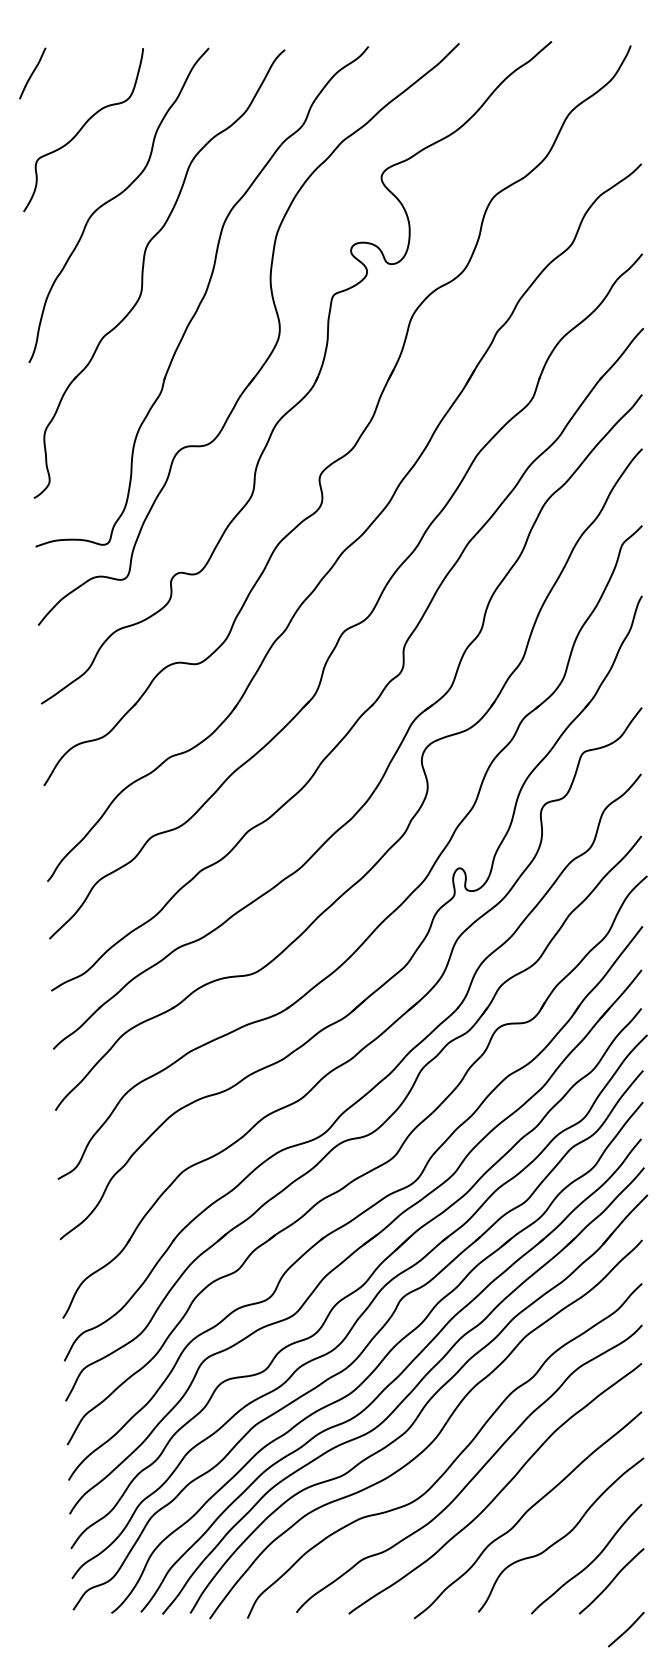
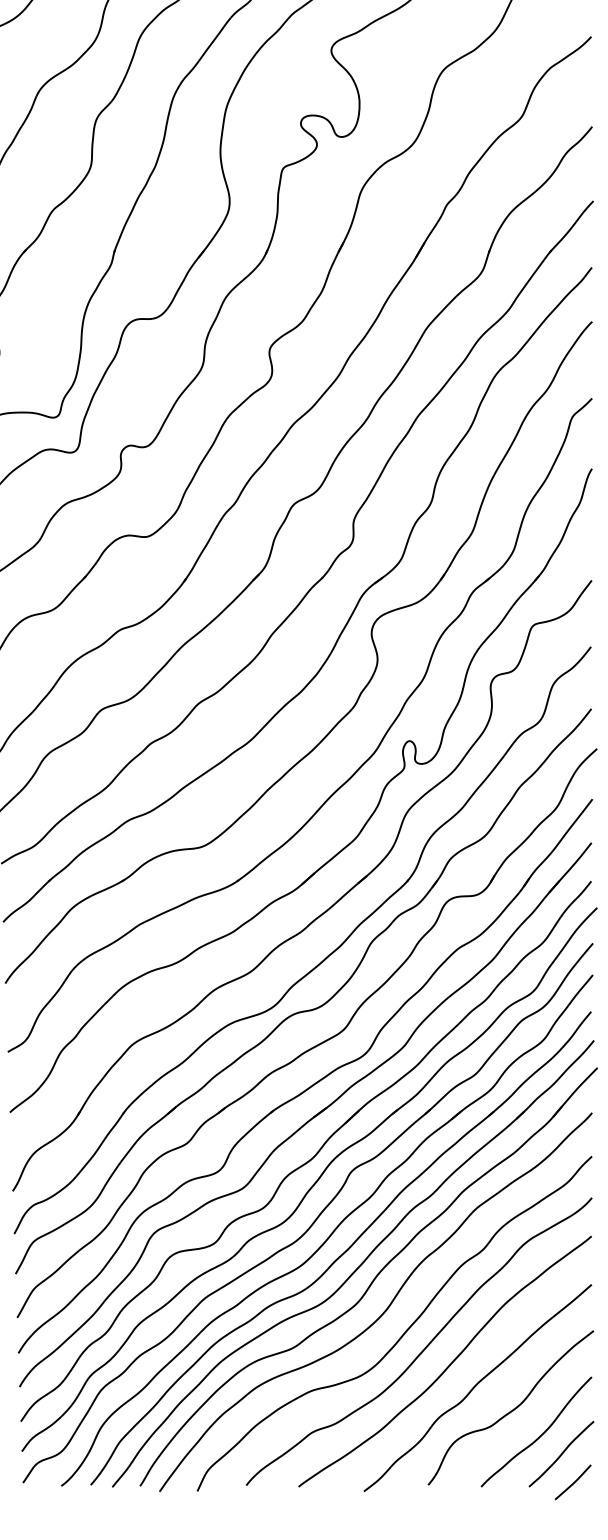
line: (626, 1629) -> (573, 1482), moved

